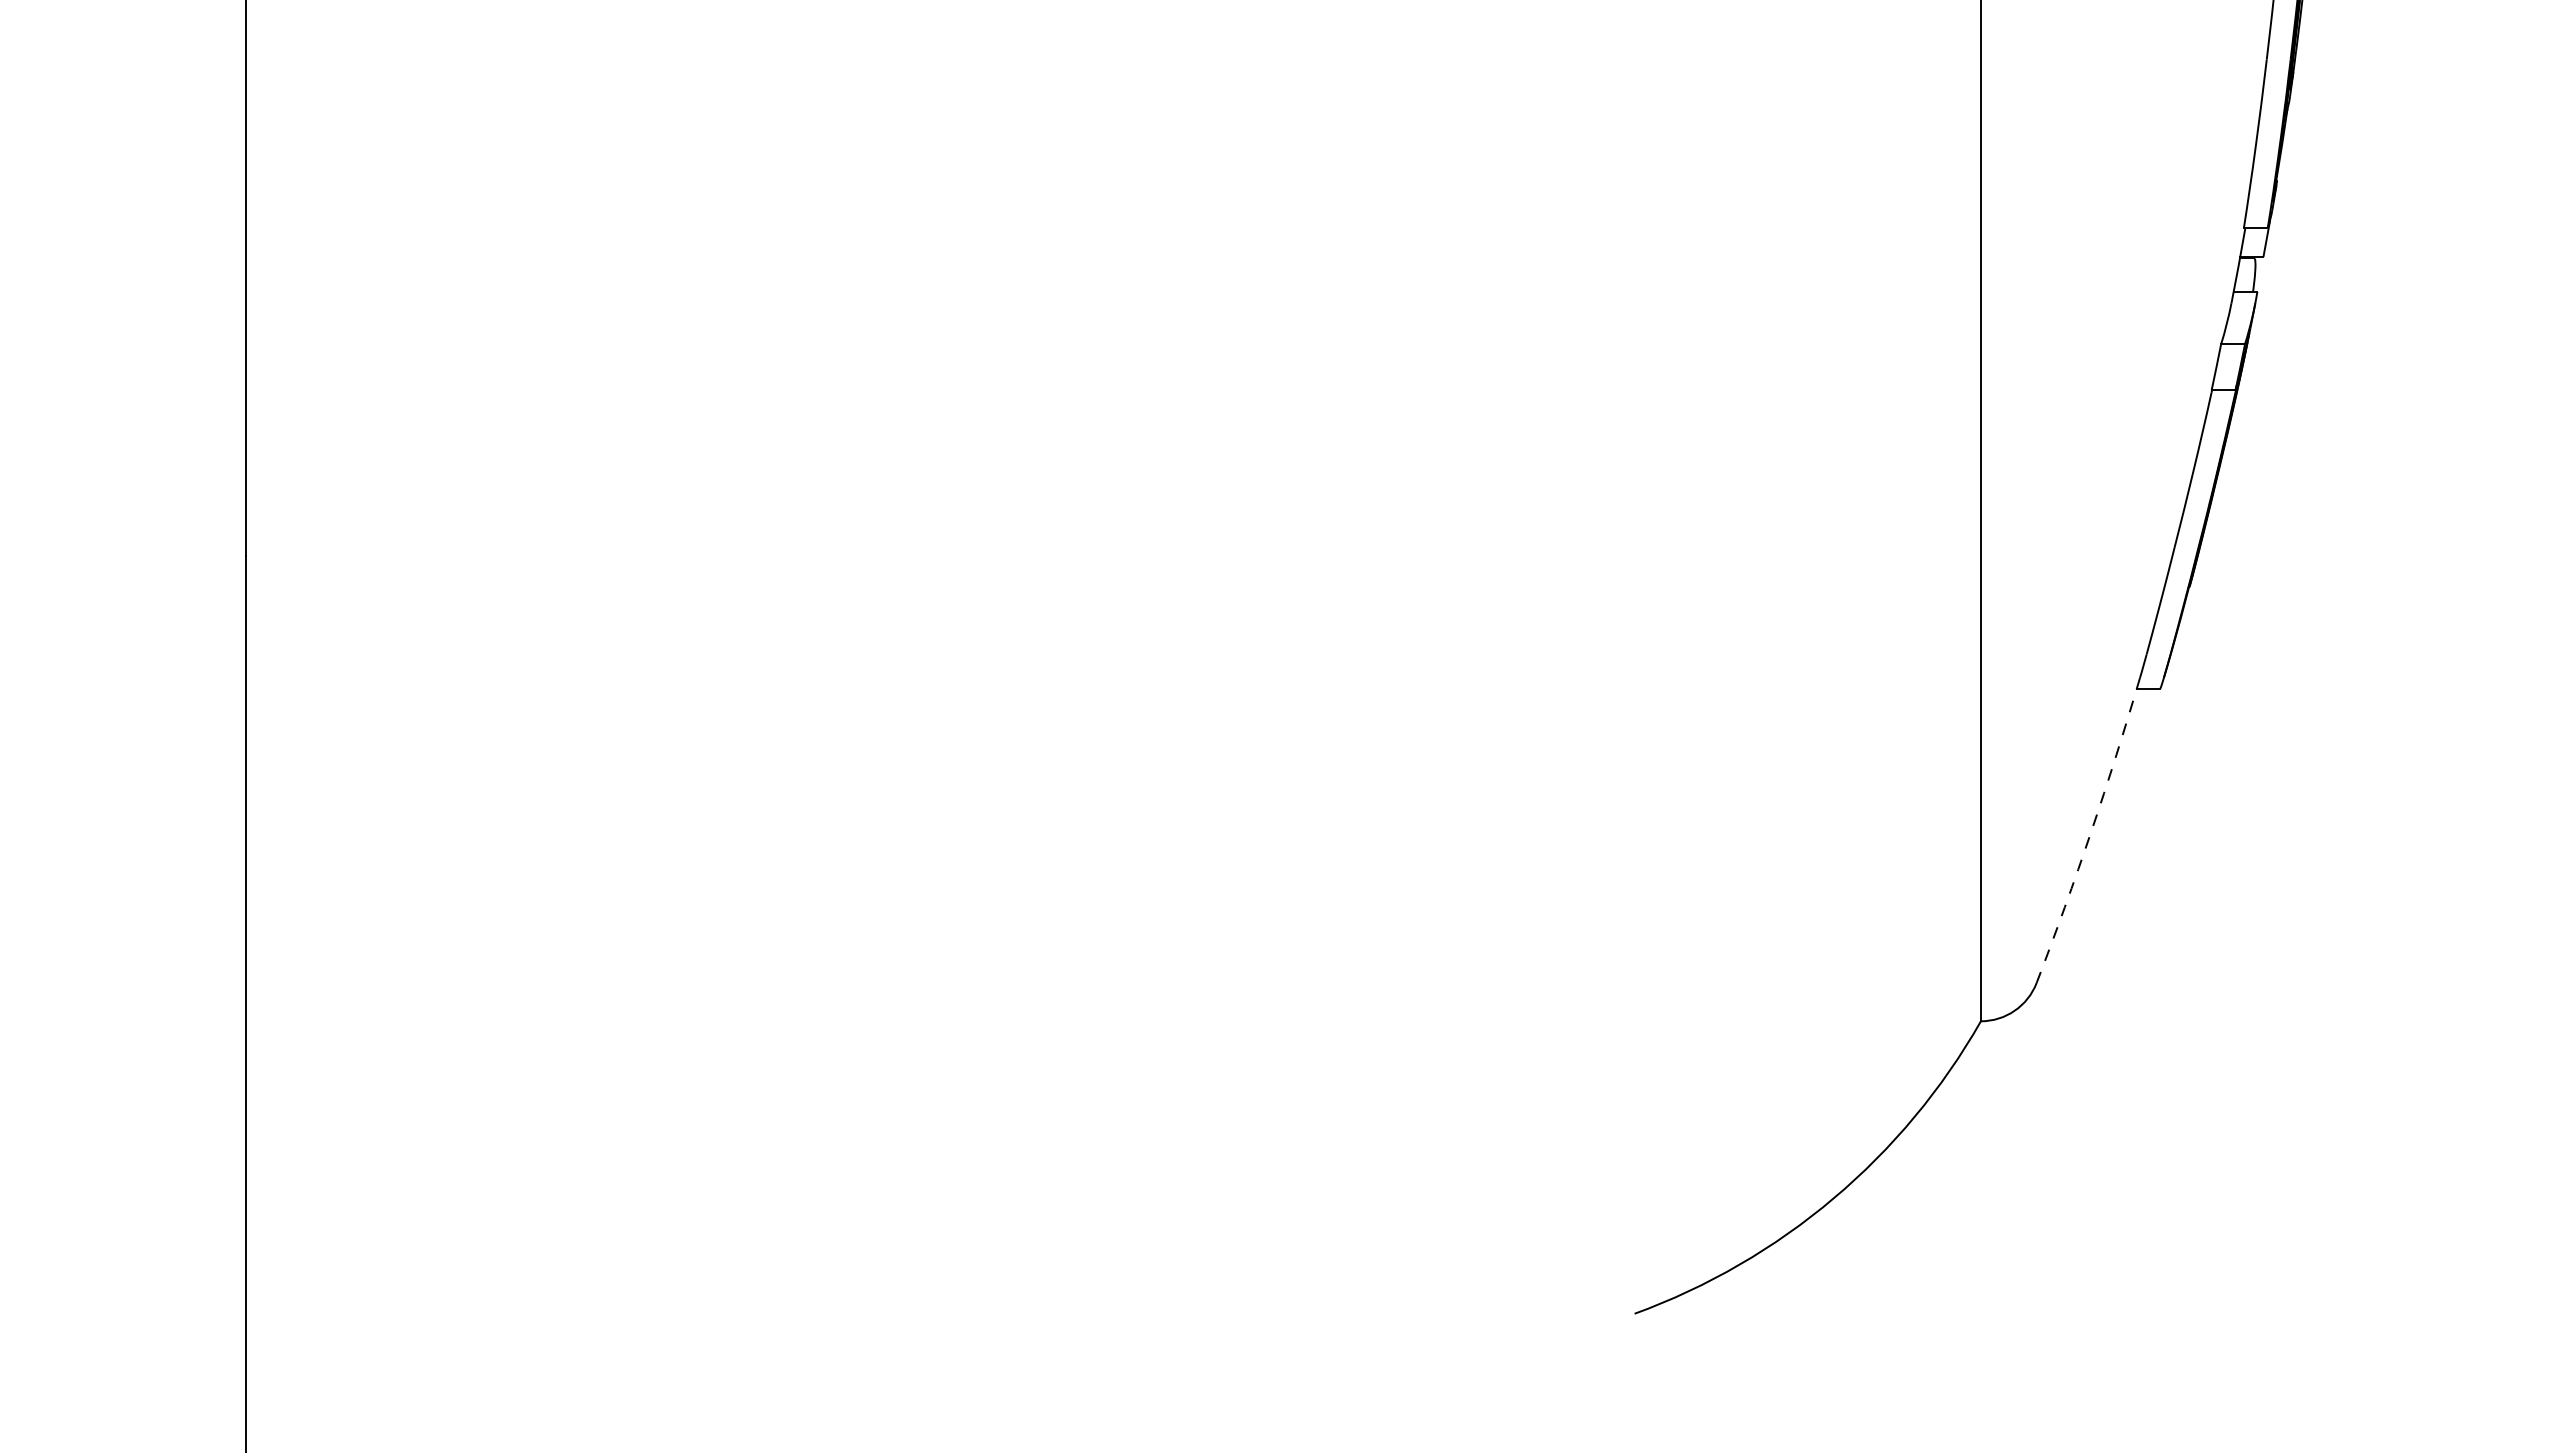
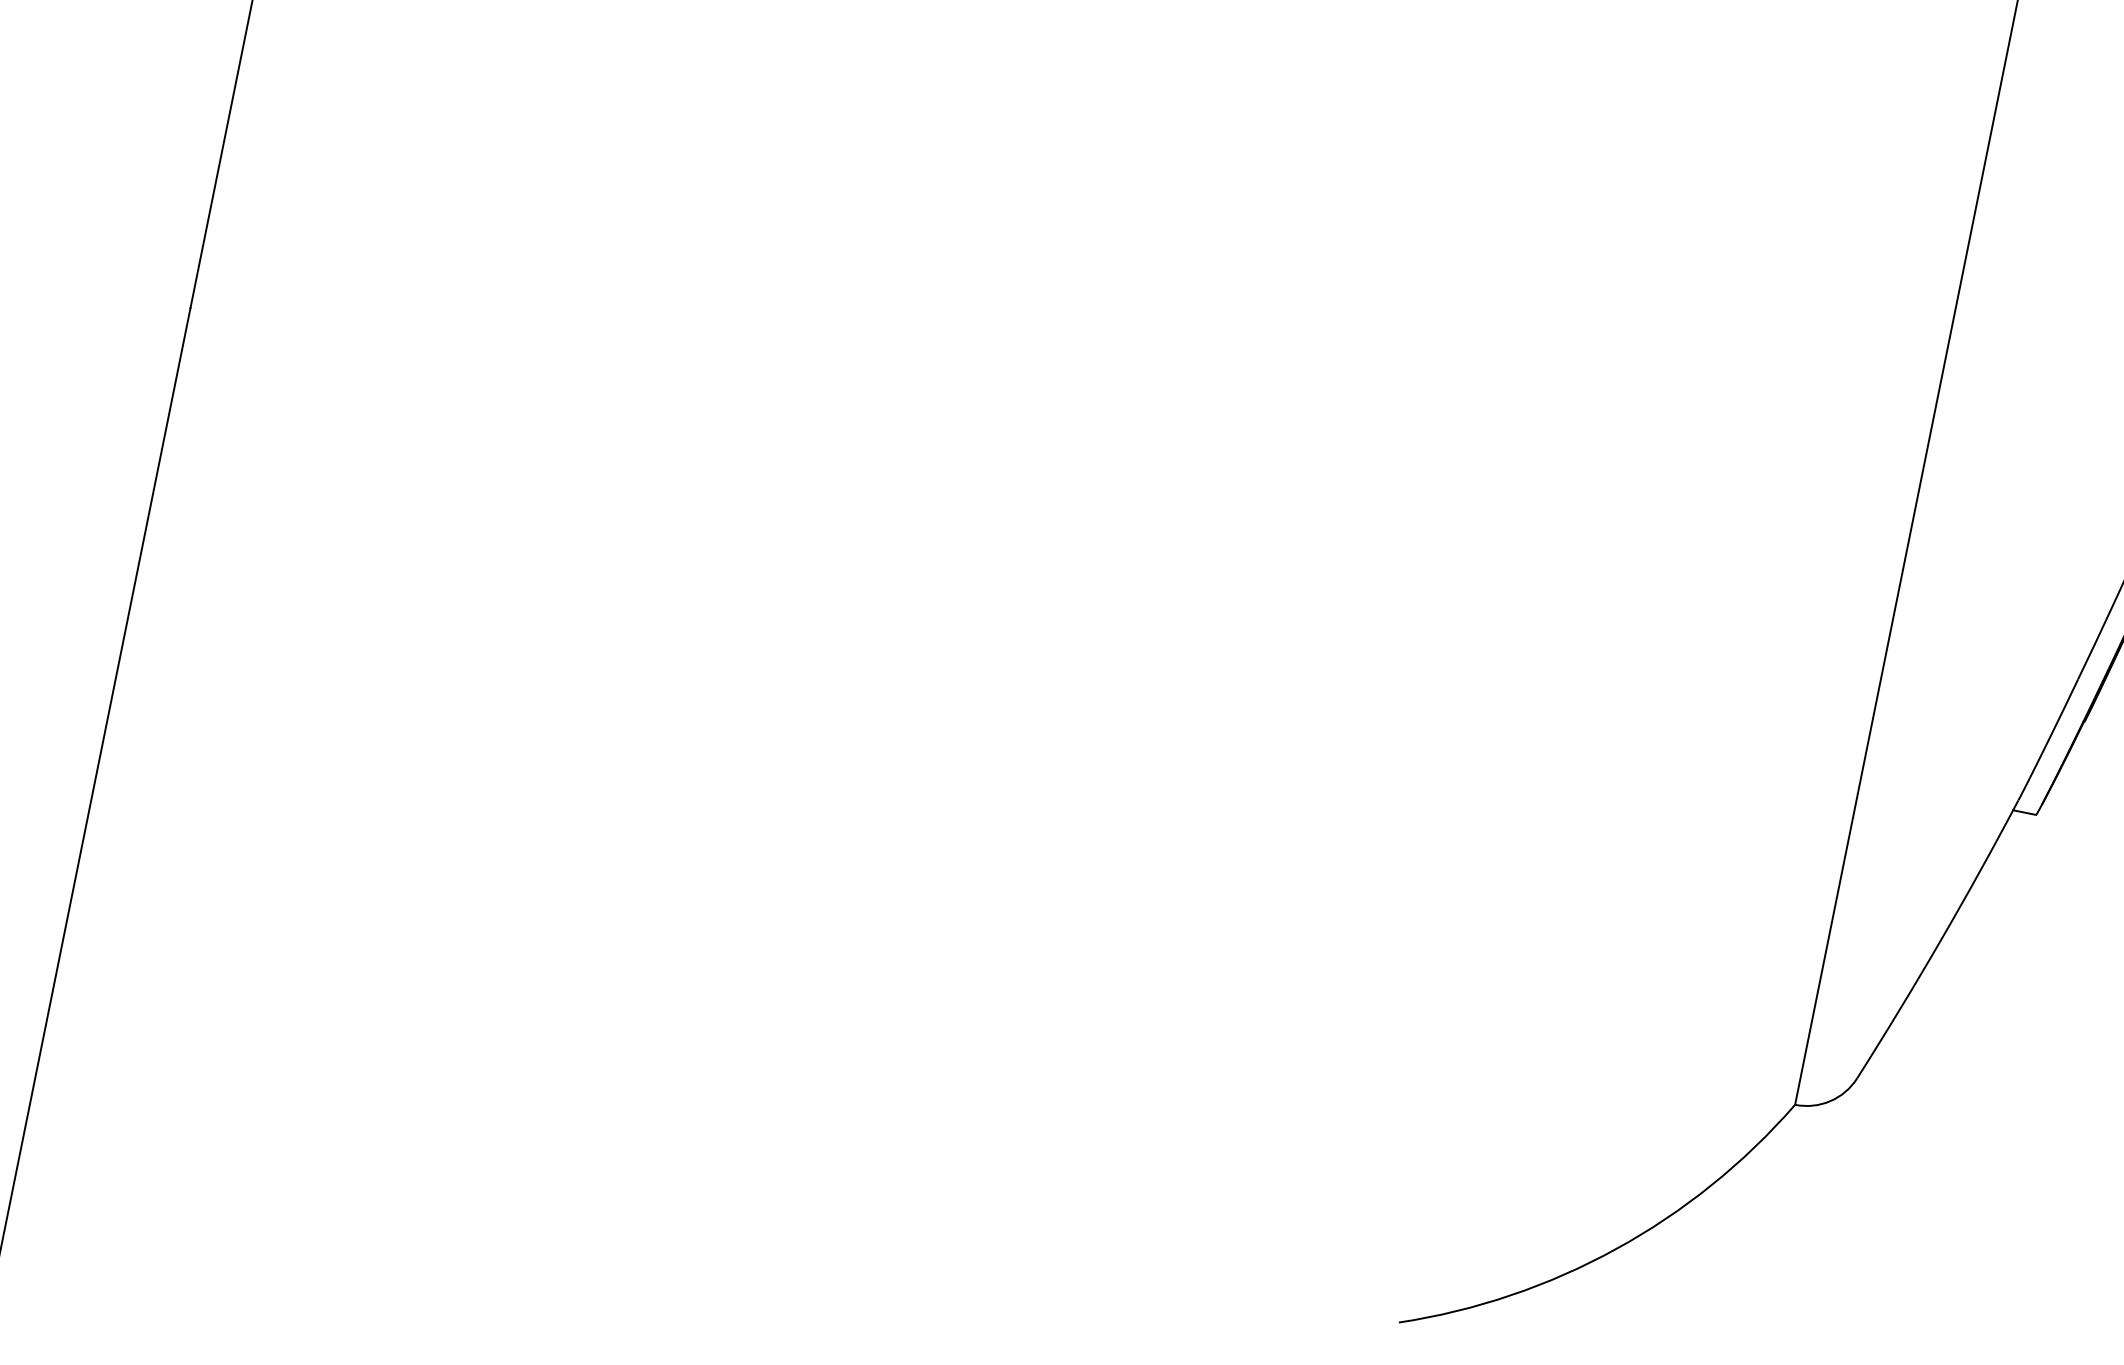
arc: (2091, 831) -> (1940, 941), dashed -> solid

